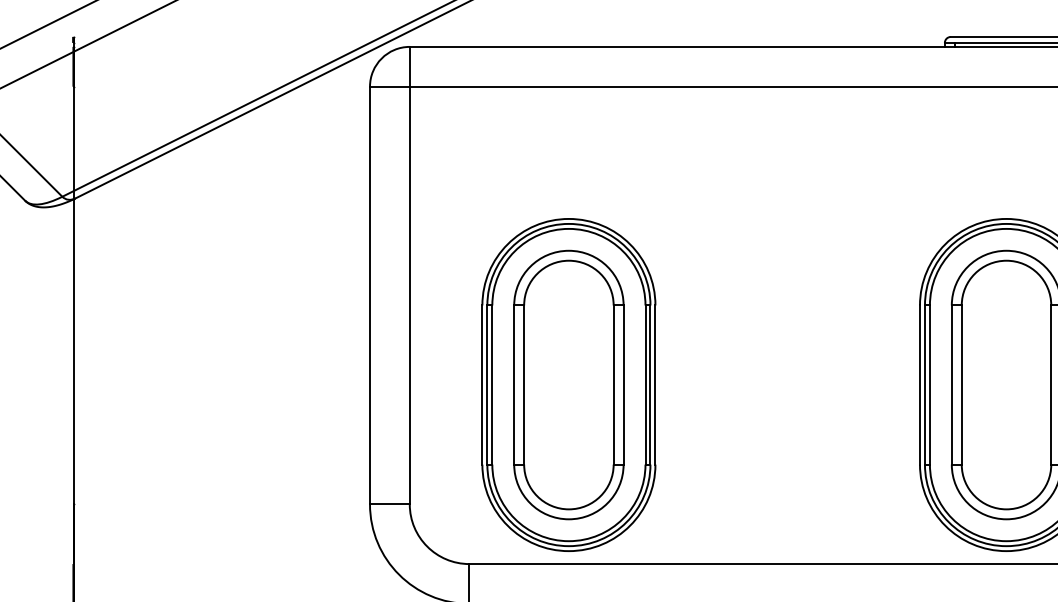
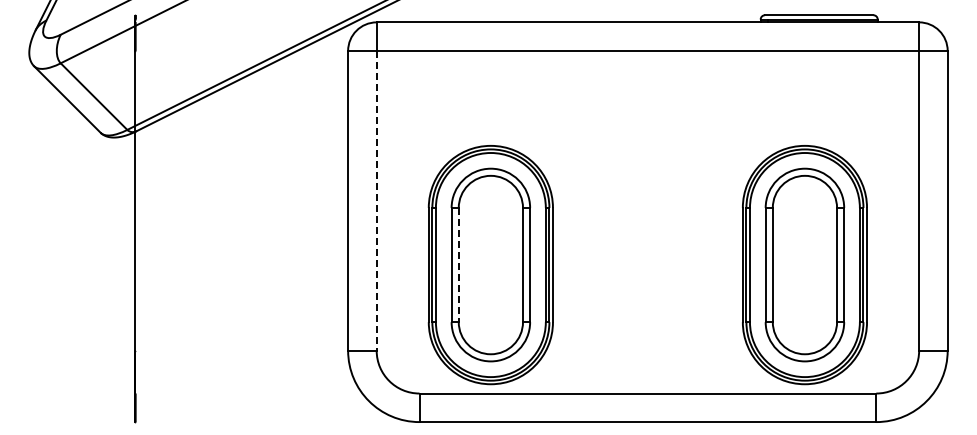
line: (409, 295) -> (376, 200), solid -> dashed
line: (523, 385) -> (458, 265), solid -> dashed

